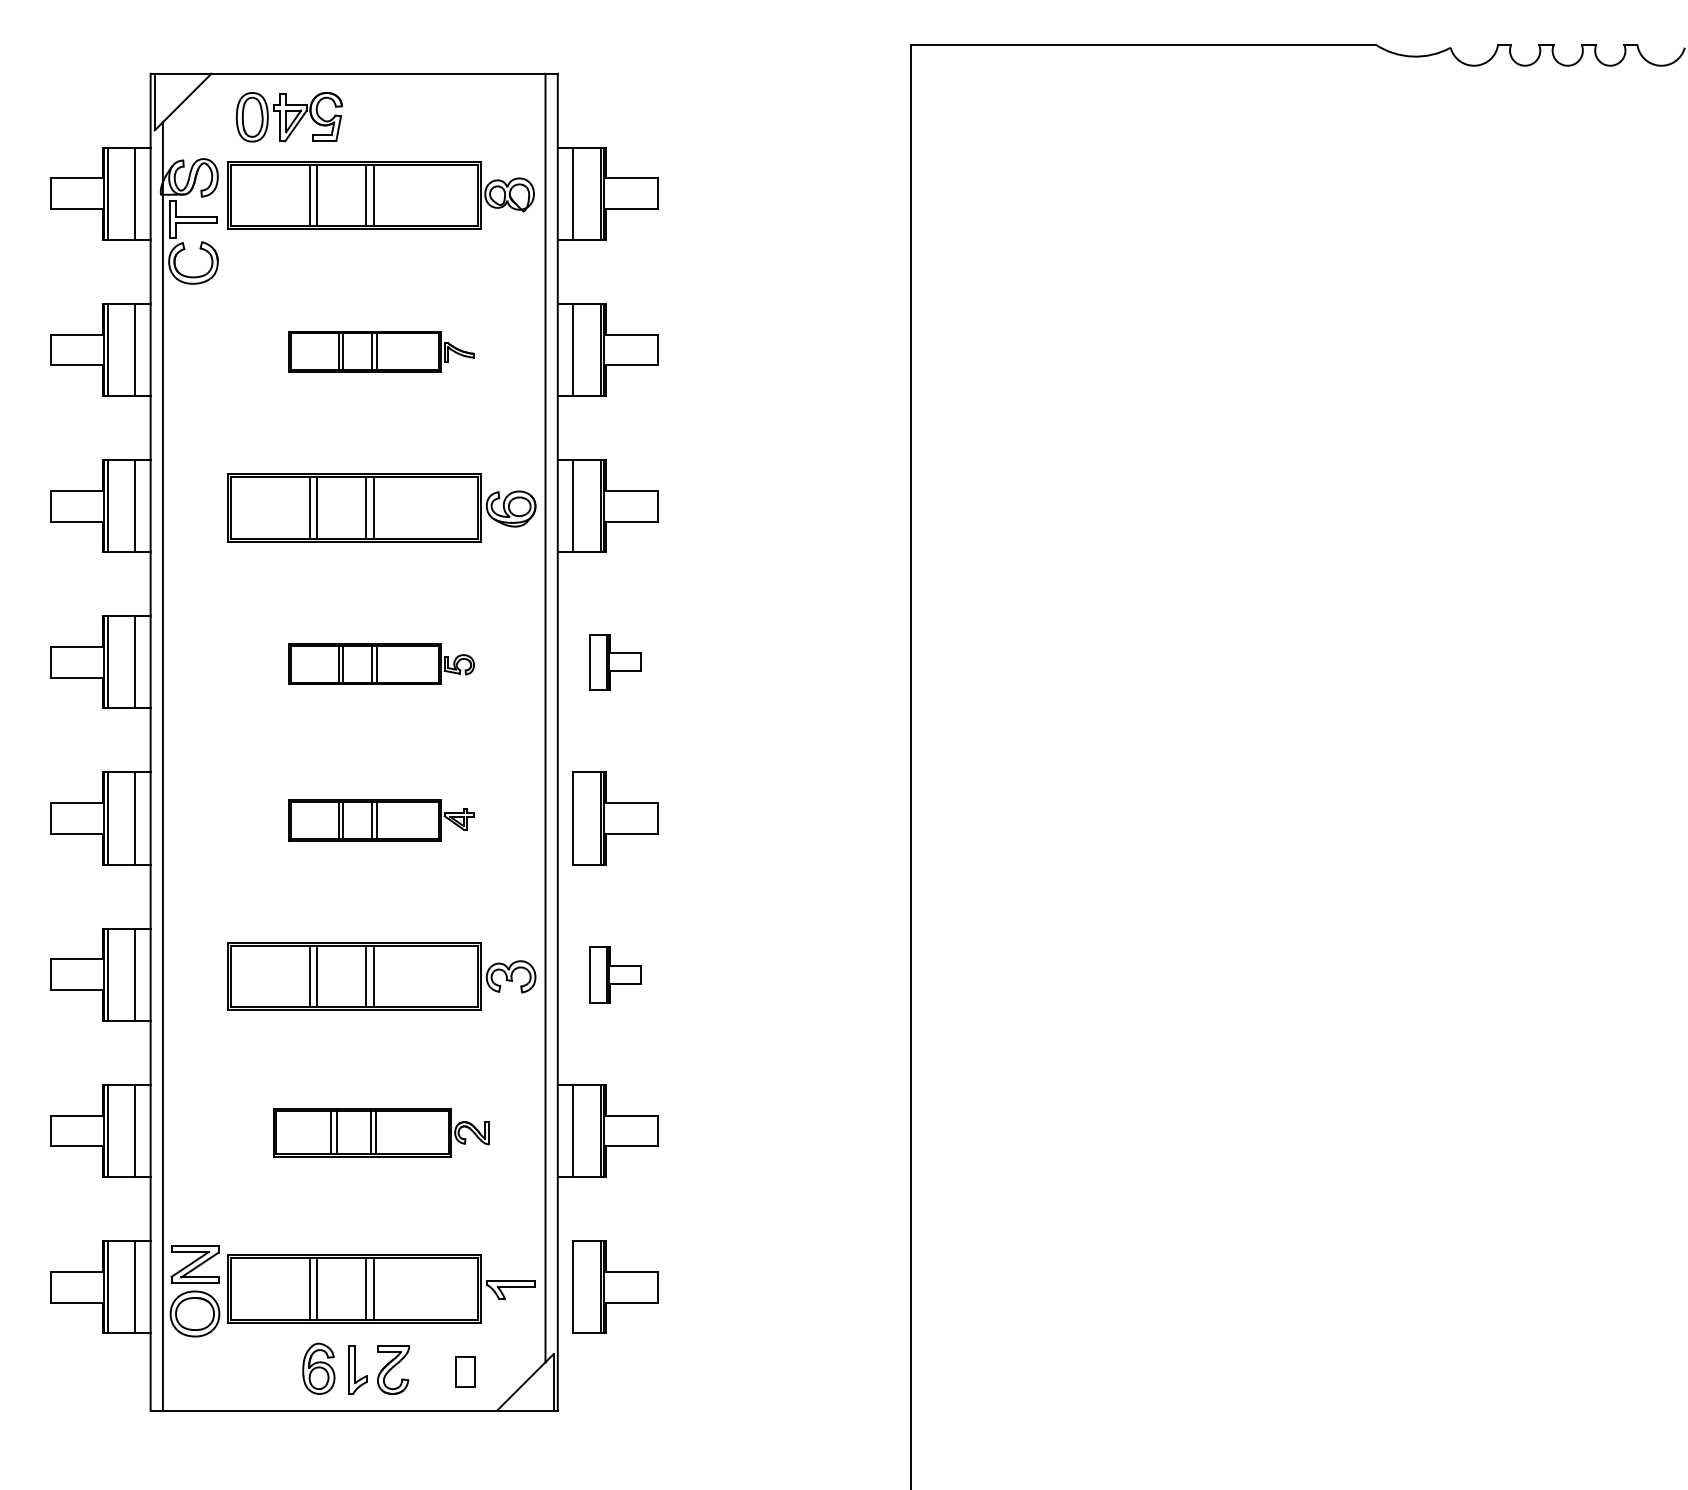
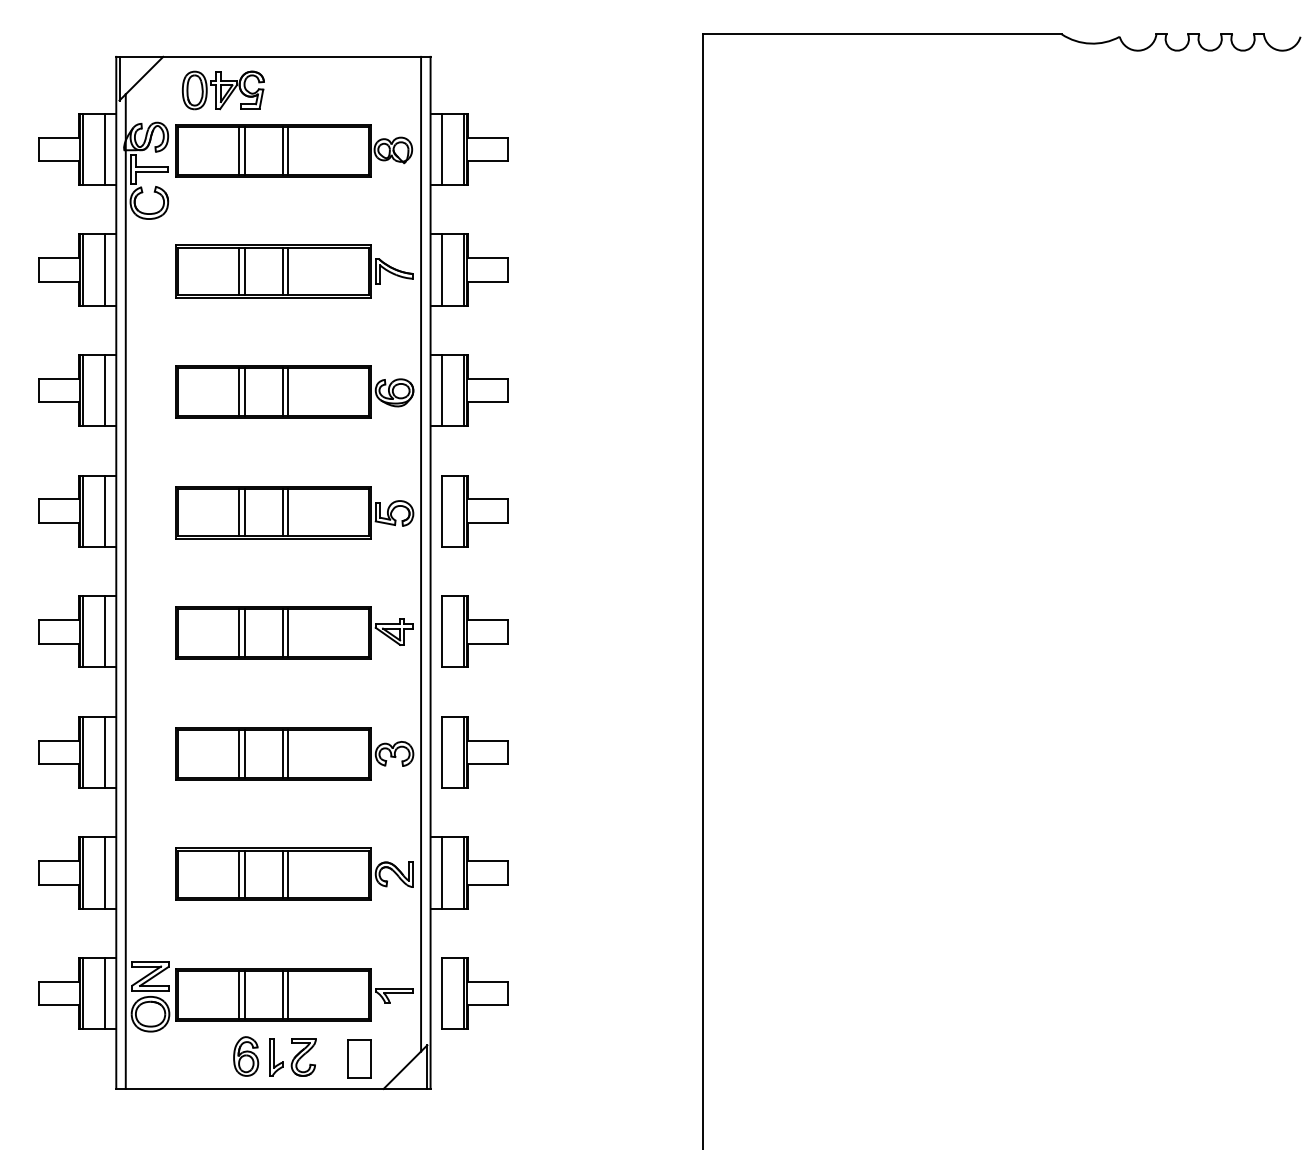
part: (381, 351) -> (294, 271), size x1.67
part: (615, 661) -> (475, 510), size x1.67
part: (381, 663) -> (294, 512), size x1.67
part: (381, 820) -> (294, 633), size x1.67
part: (615, 974) -> (475, 752), size x1.67
part: (381, 1132) -> (294, 874), size x1.43
part: (465, 1371) -> (359, 1058), size x1.67

